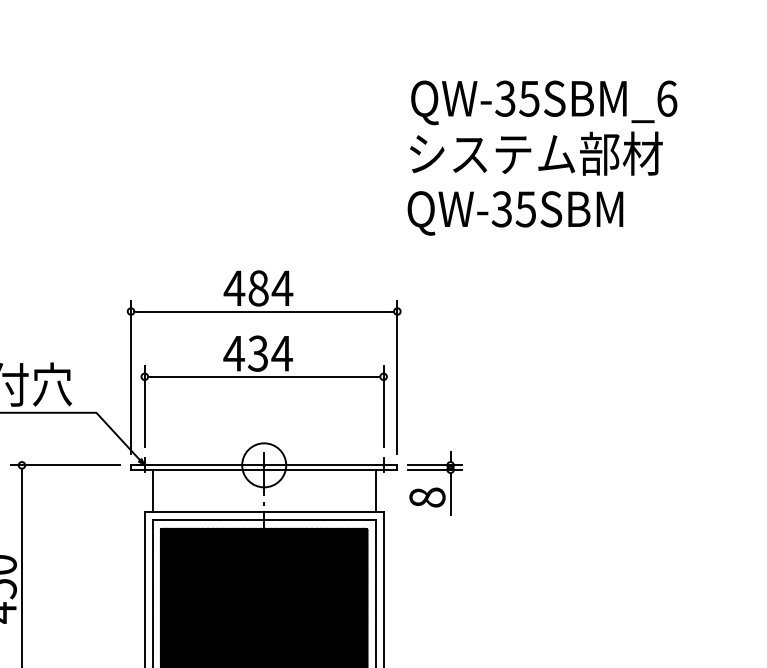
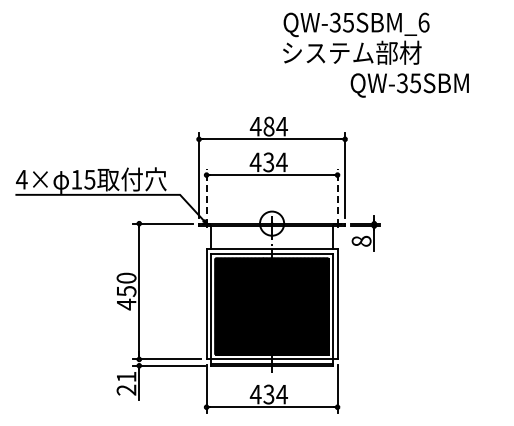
text: (544, 127) -> (356, 38), moved
line: (144, 404) -> (206, 190), solid -> dashed
line: (383, 404) -> (337, 190), solid -> dashed

